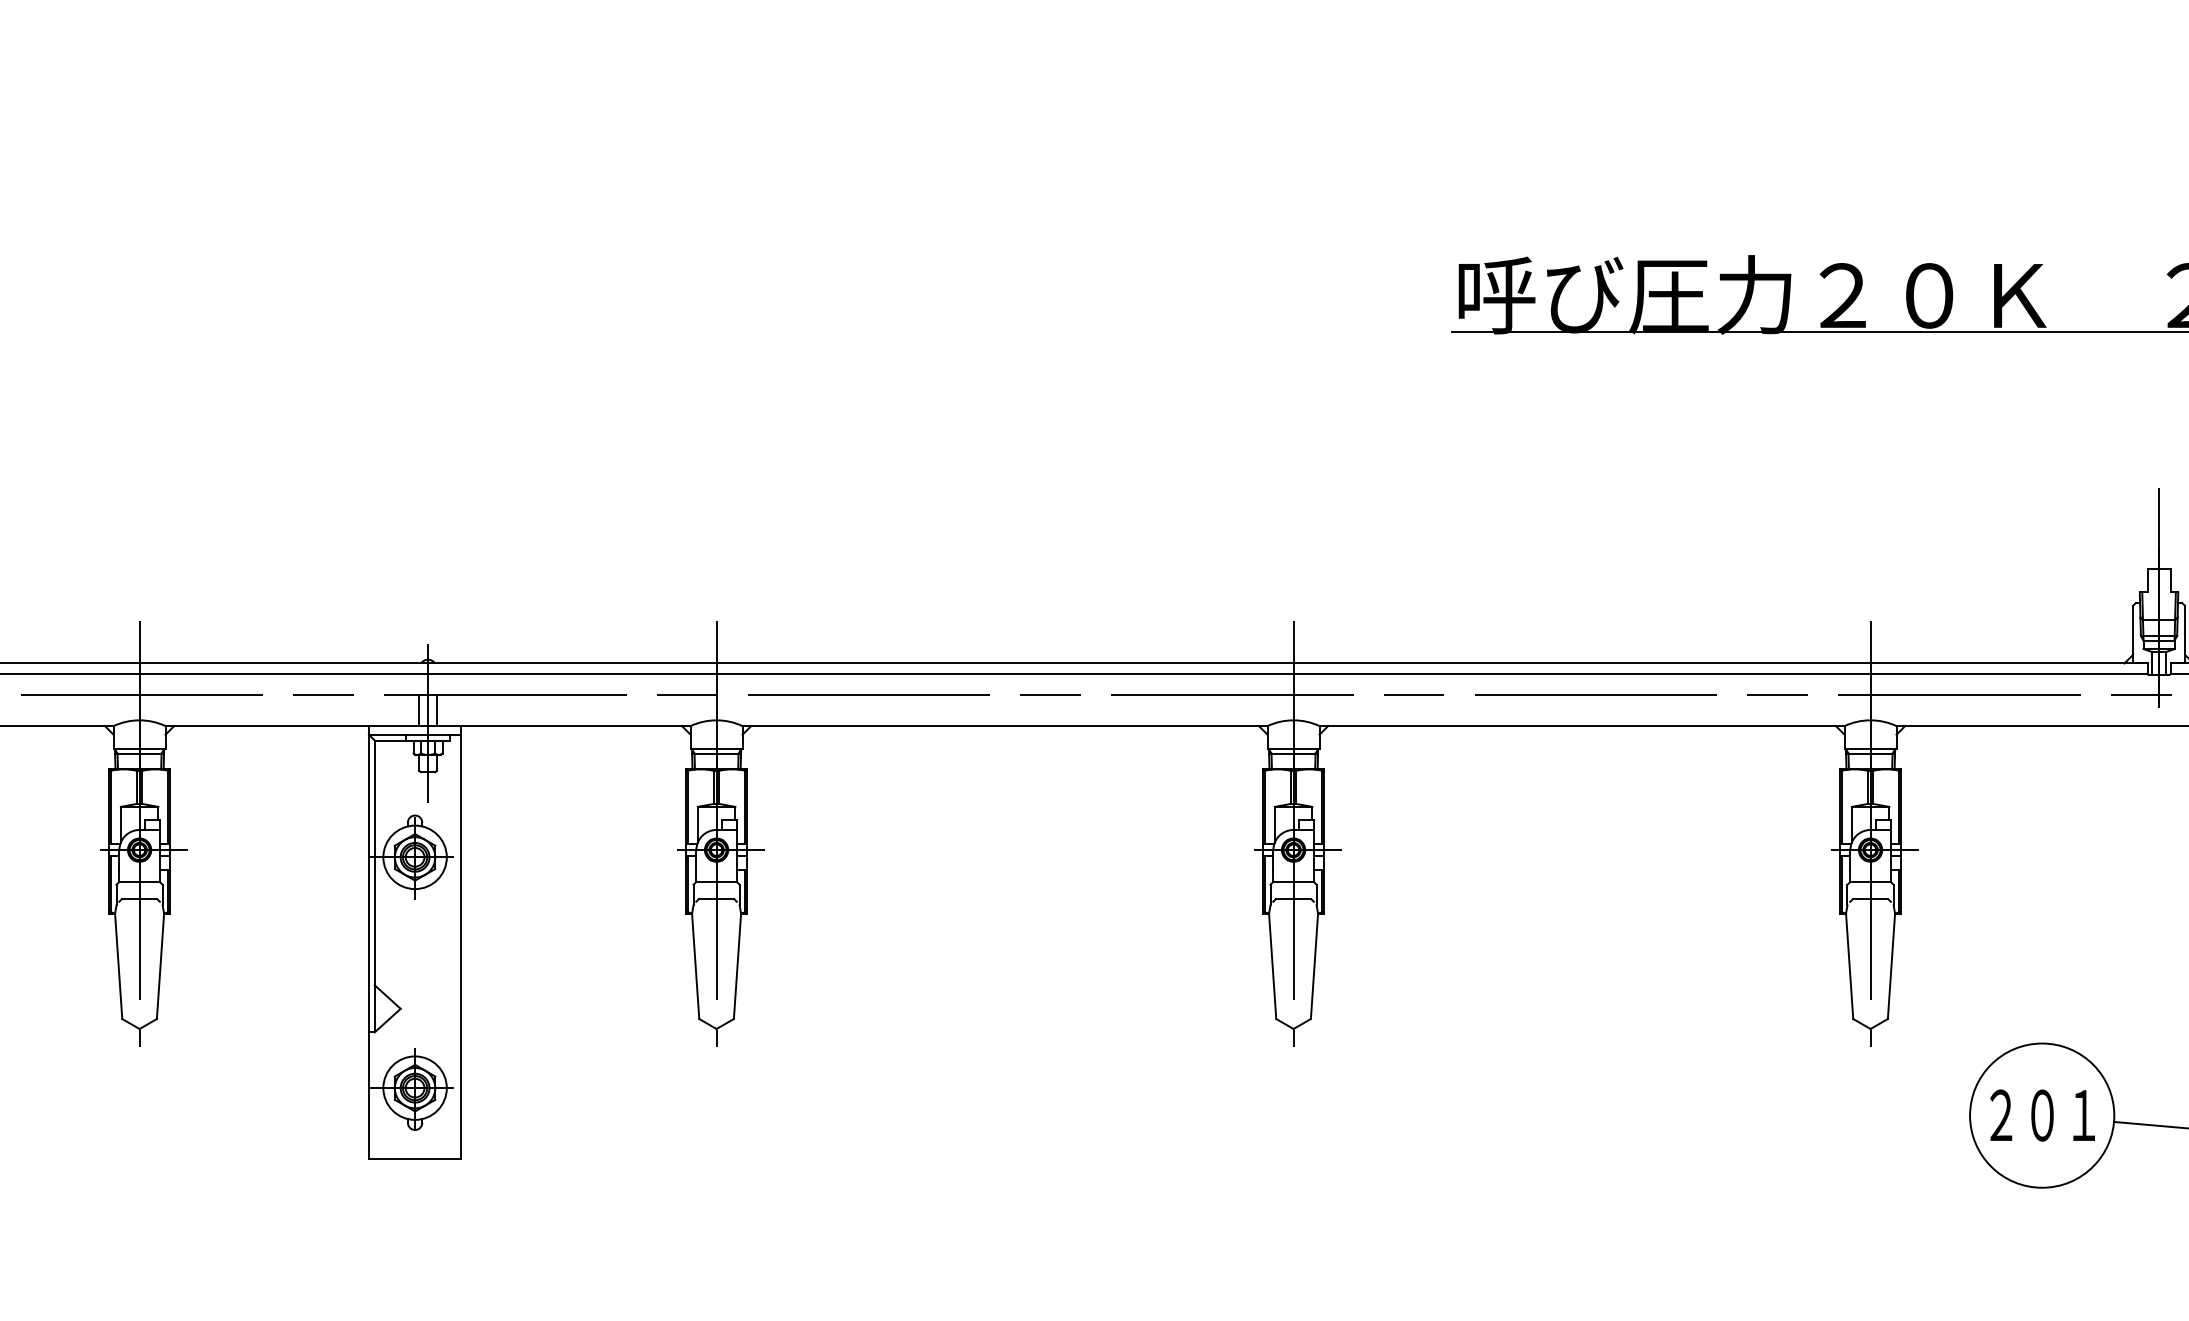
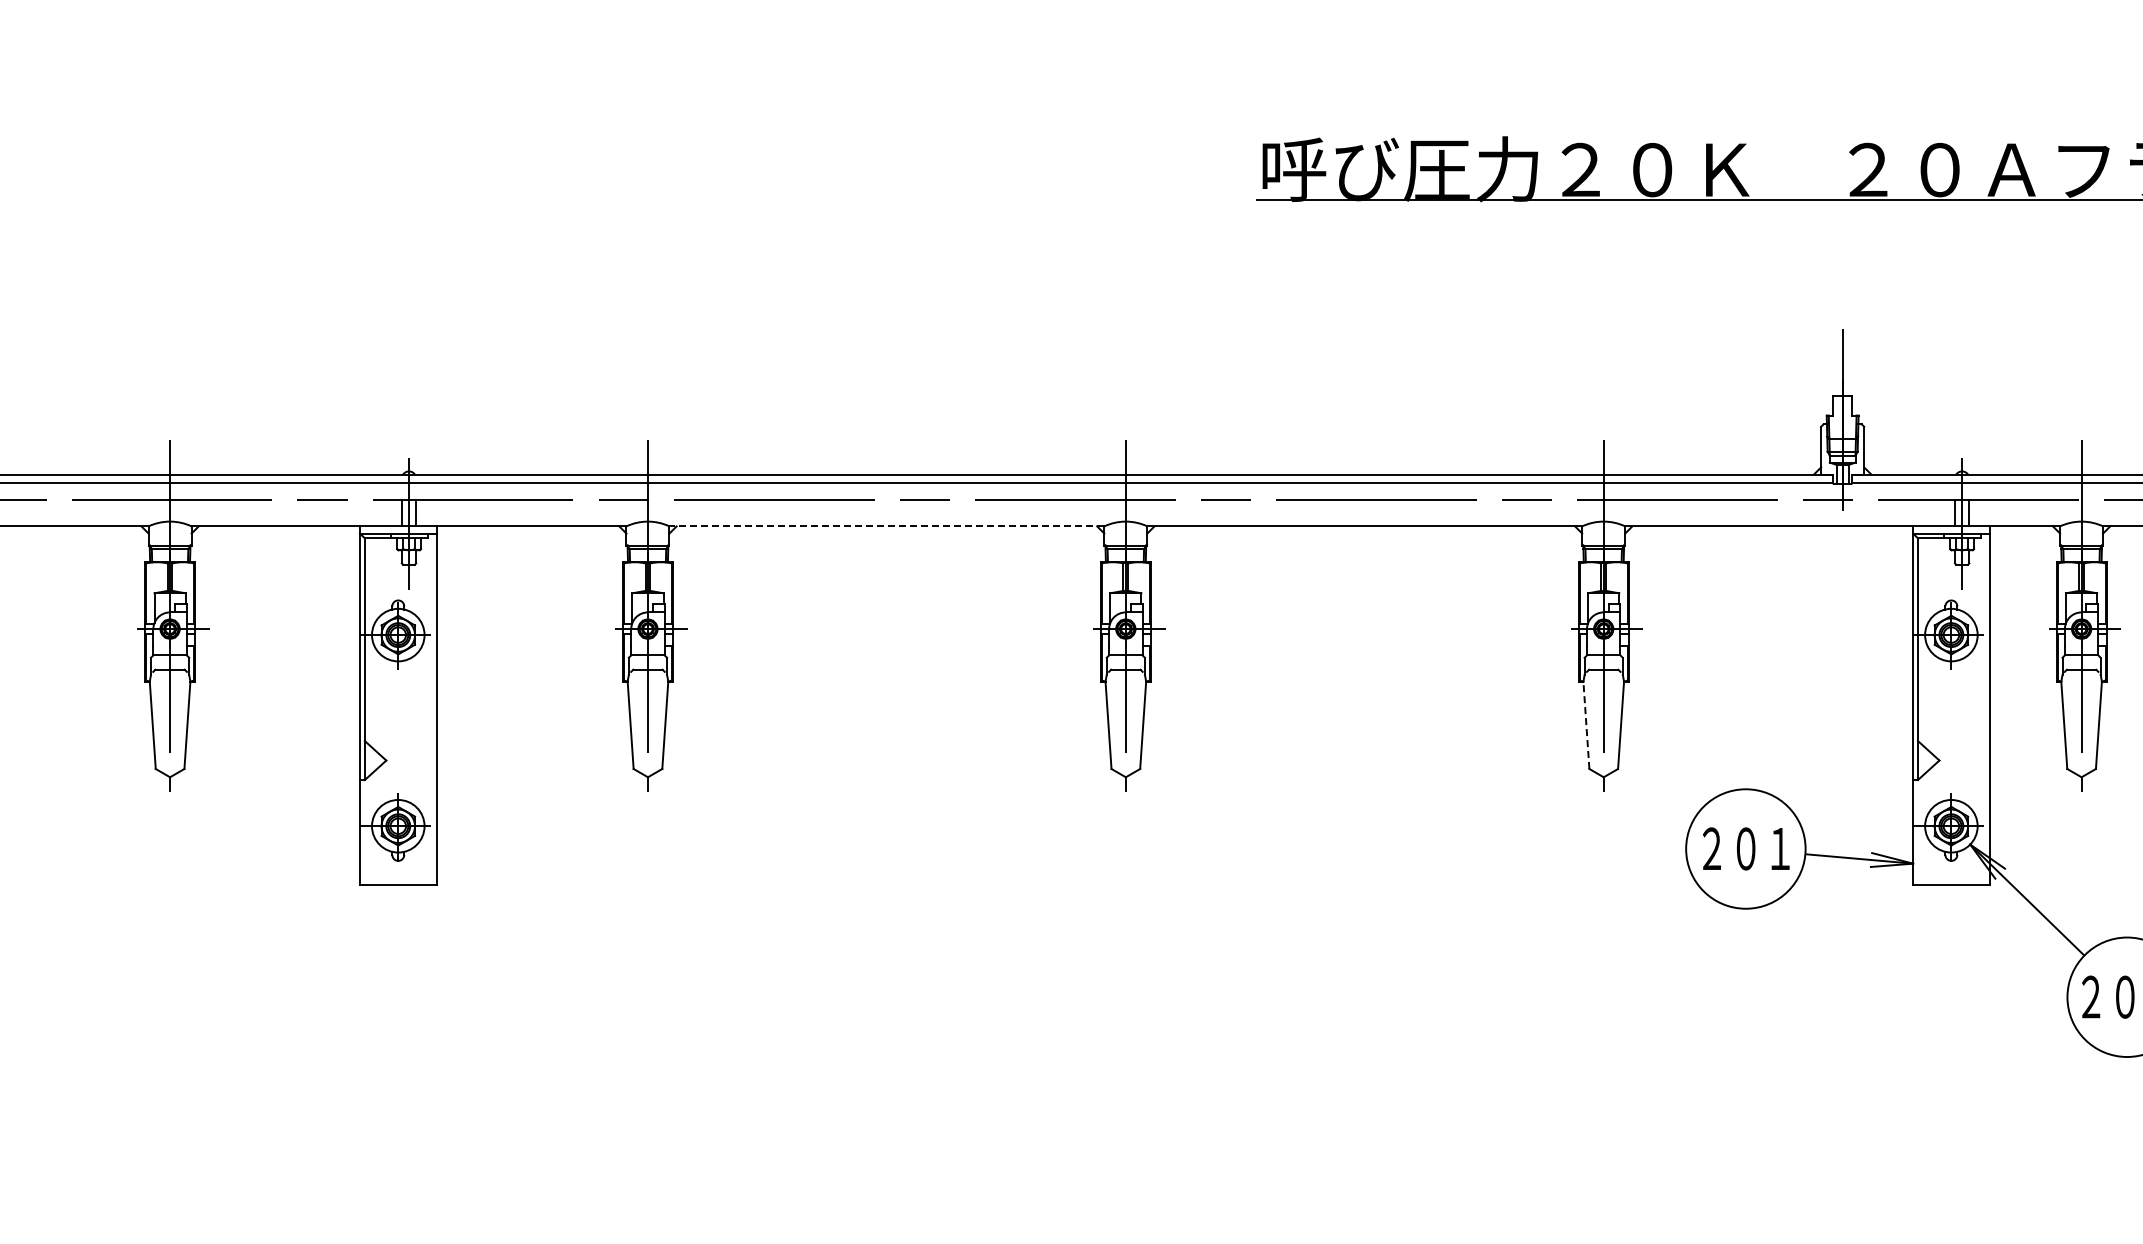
line: (1004, 726) -> (886, 526), solid -> dashed
line: (1849, 966) -> (1586, 725), solid -> dashed

